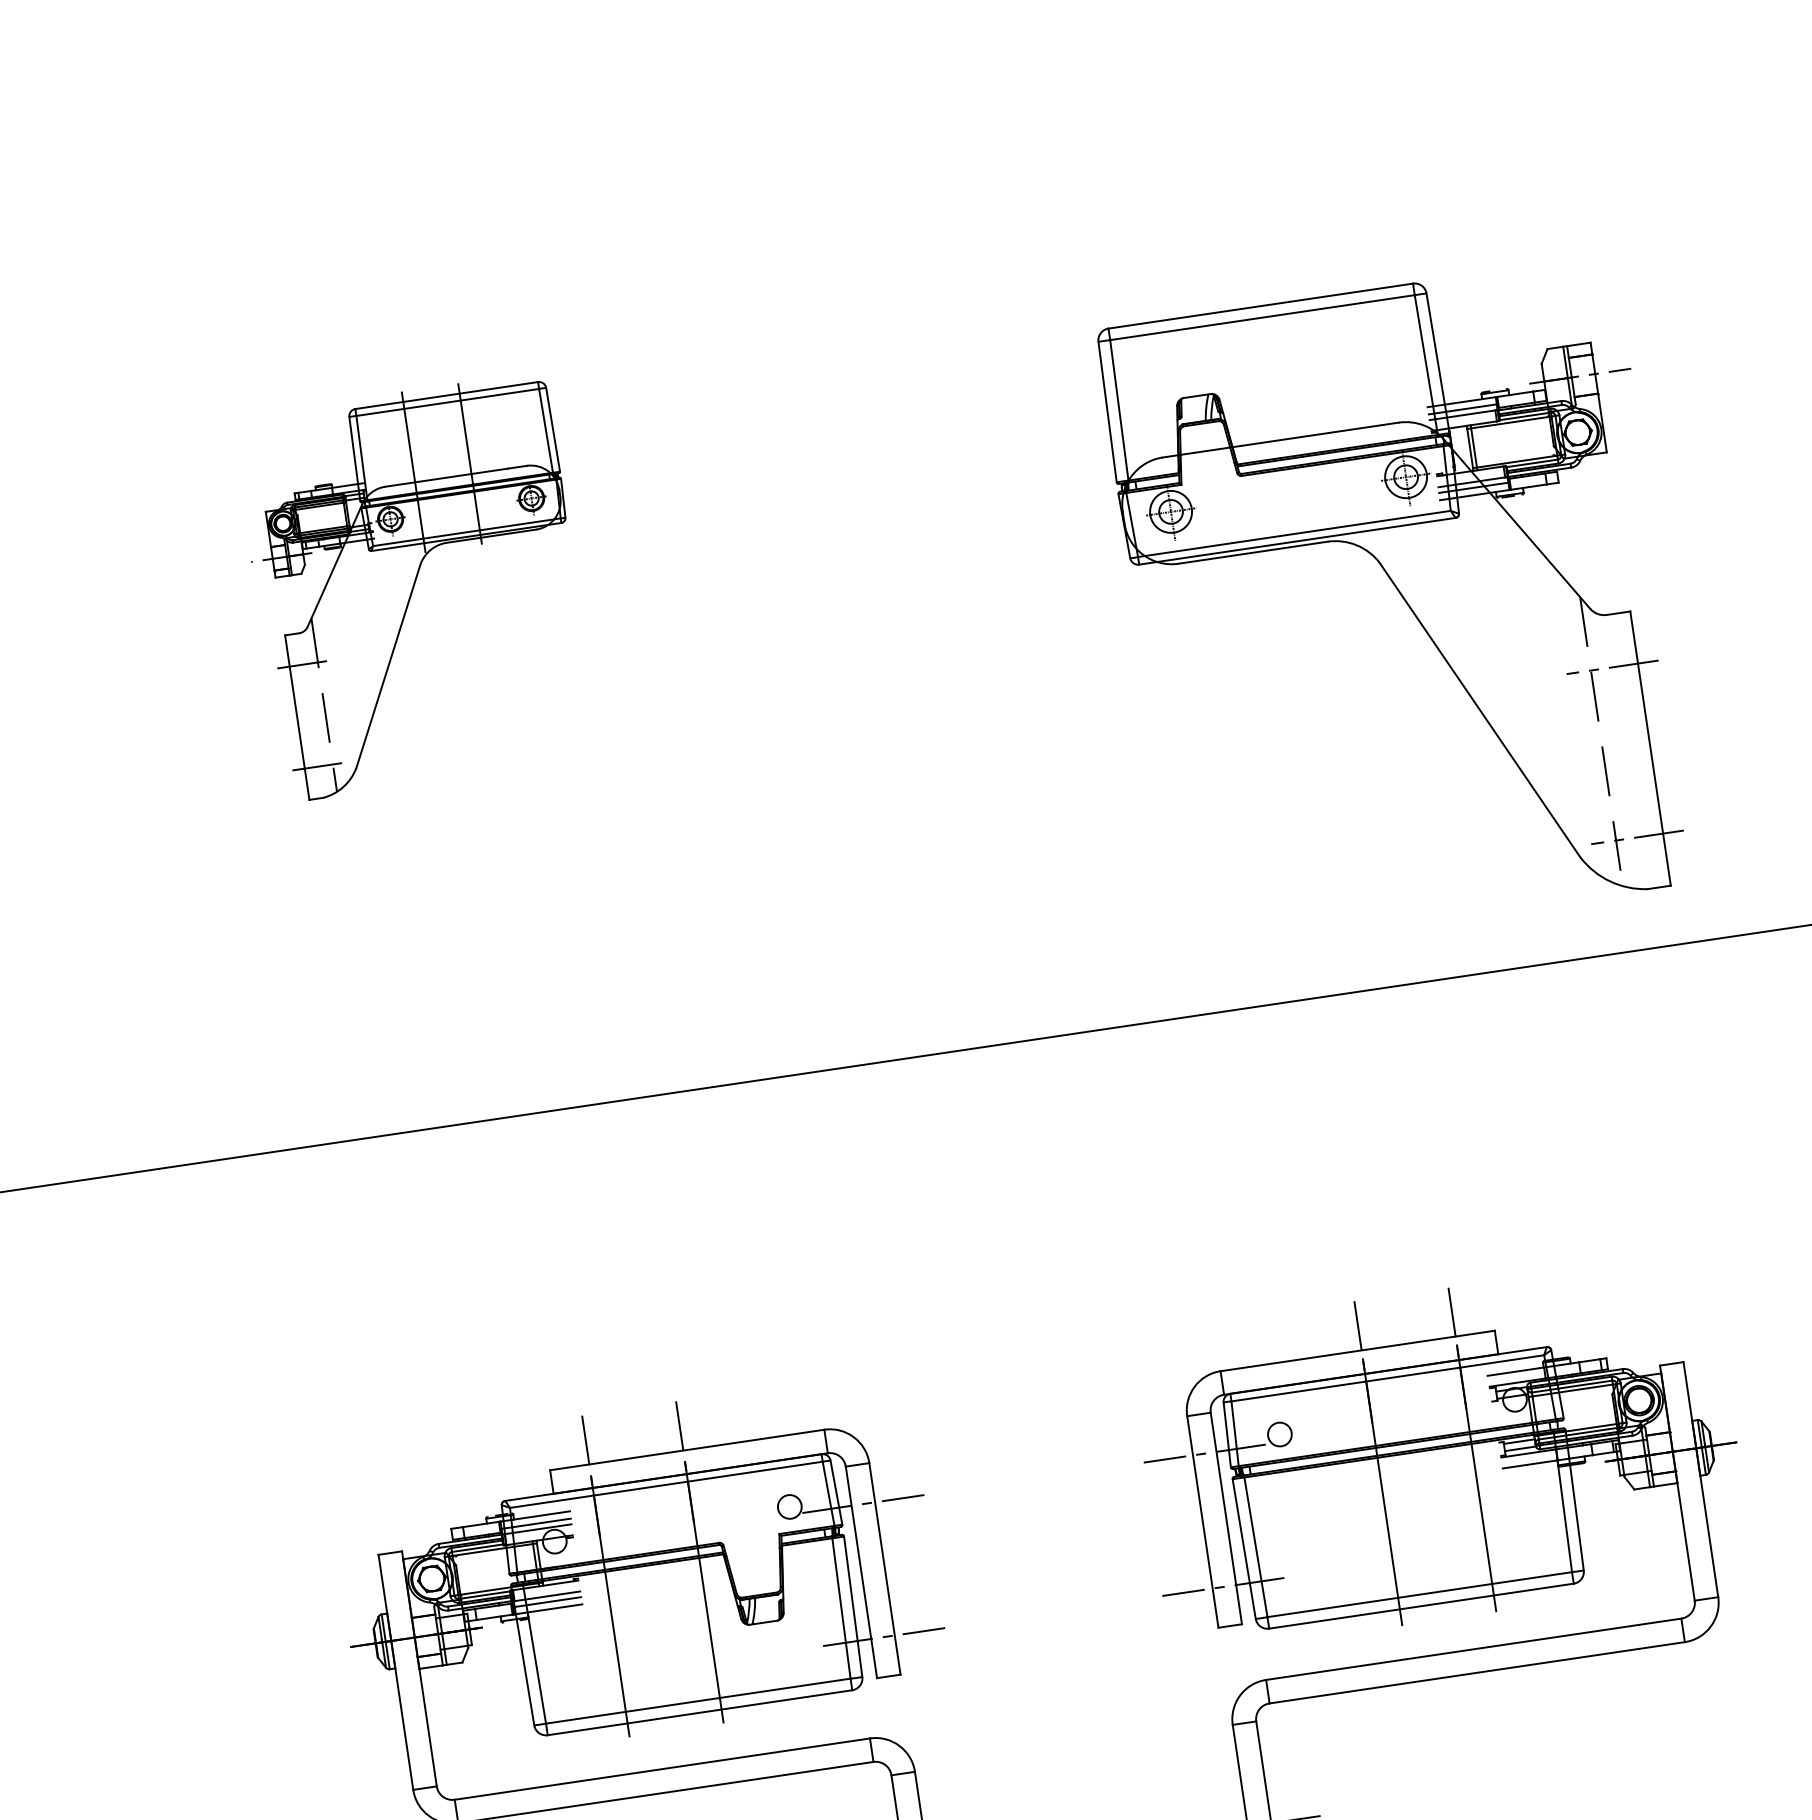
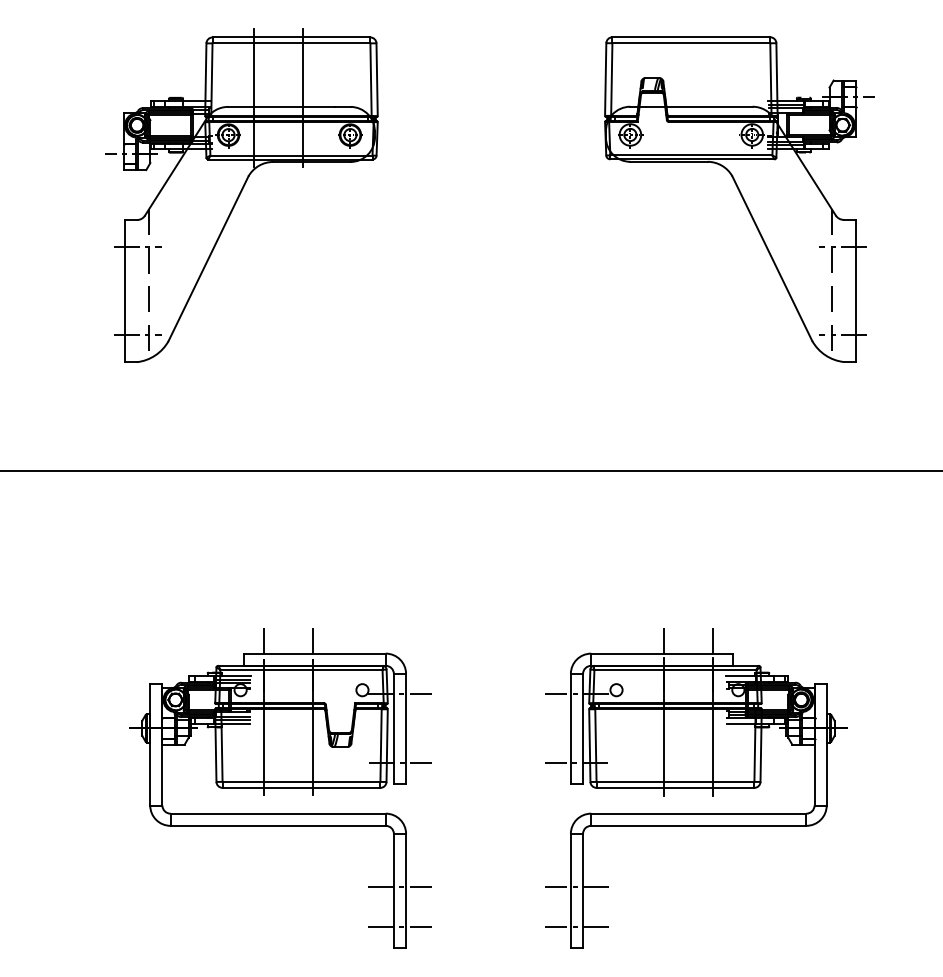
part: (415, 587) -> (241, 195), size x1.67
part: (1399, 605) -> (739, 199), moved

